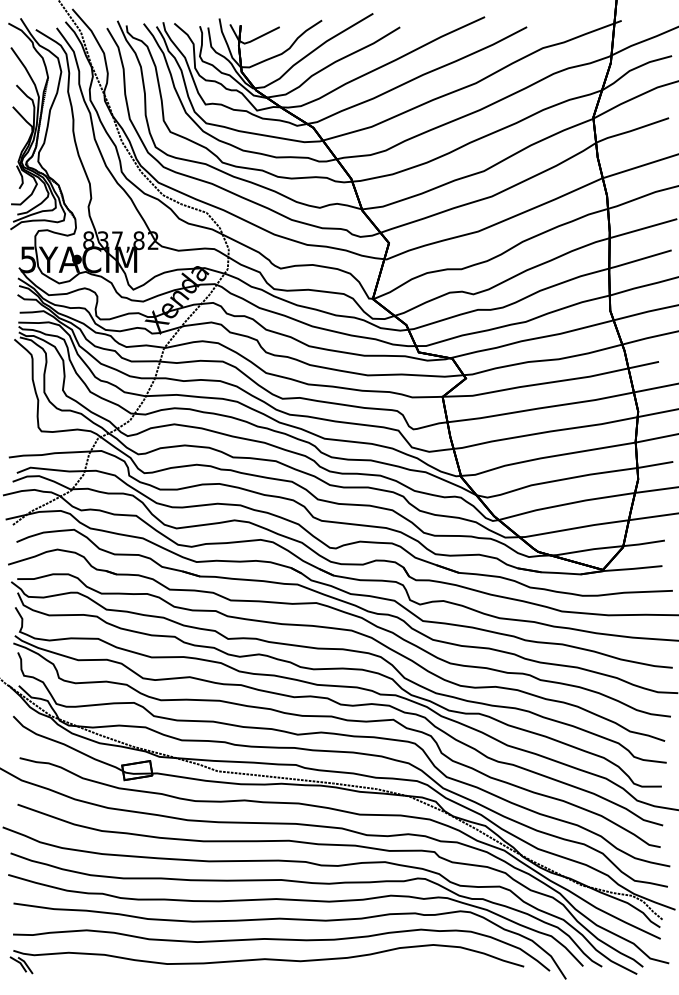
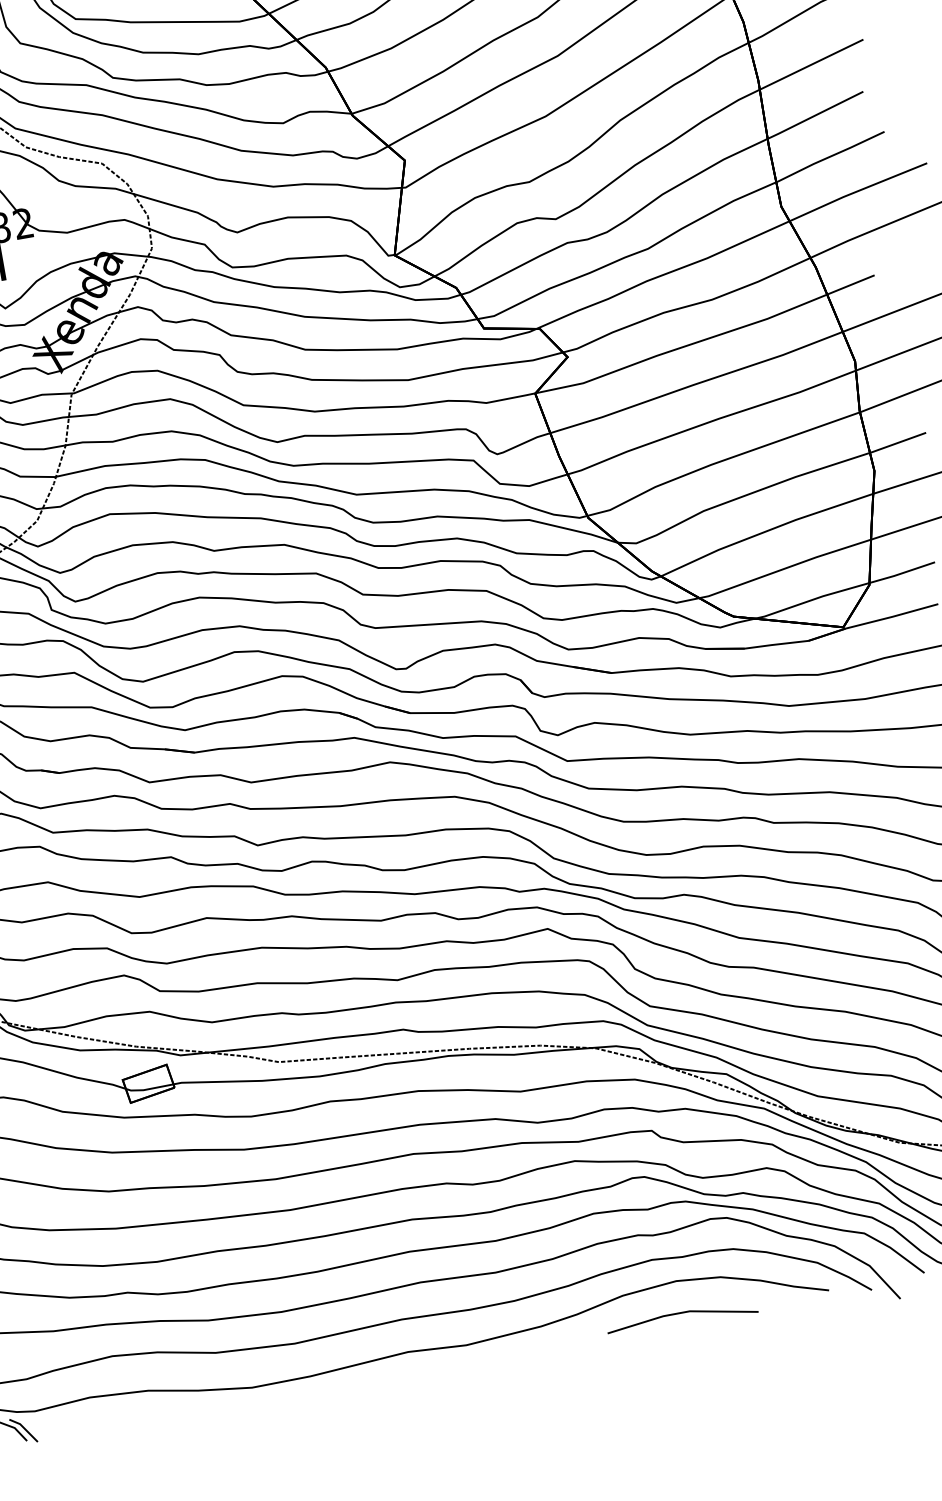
line: (432, 965) -> (680, 1314), added

